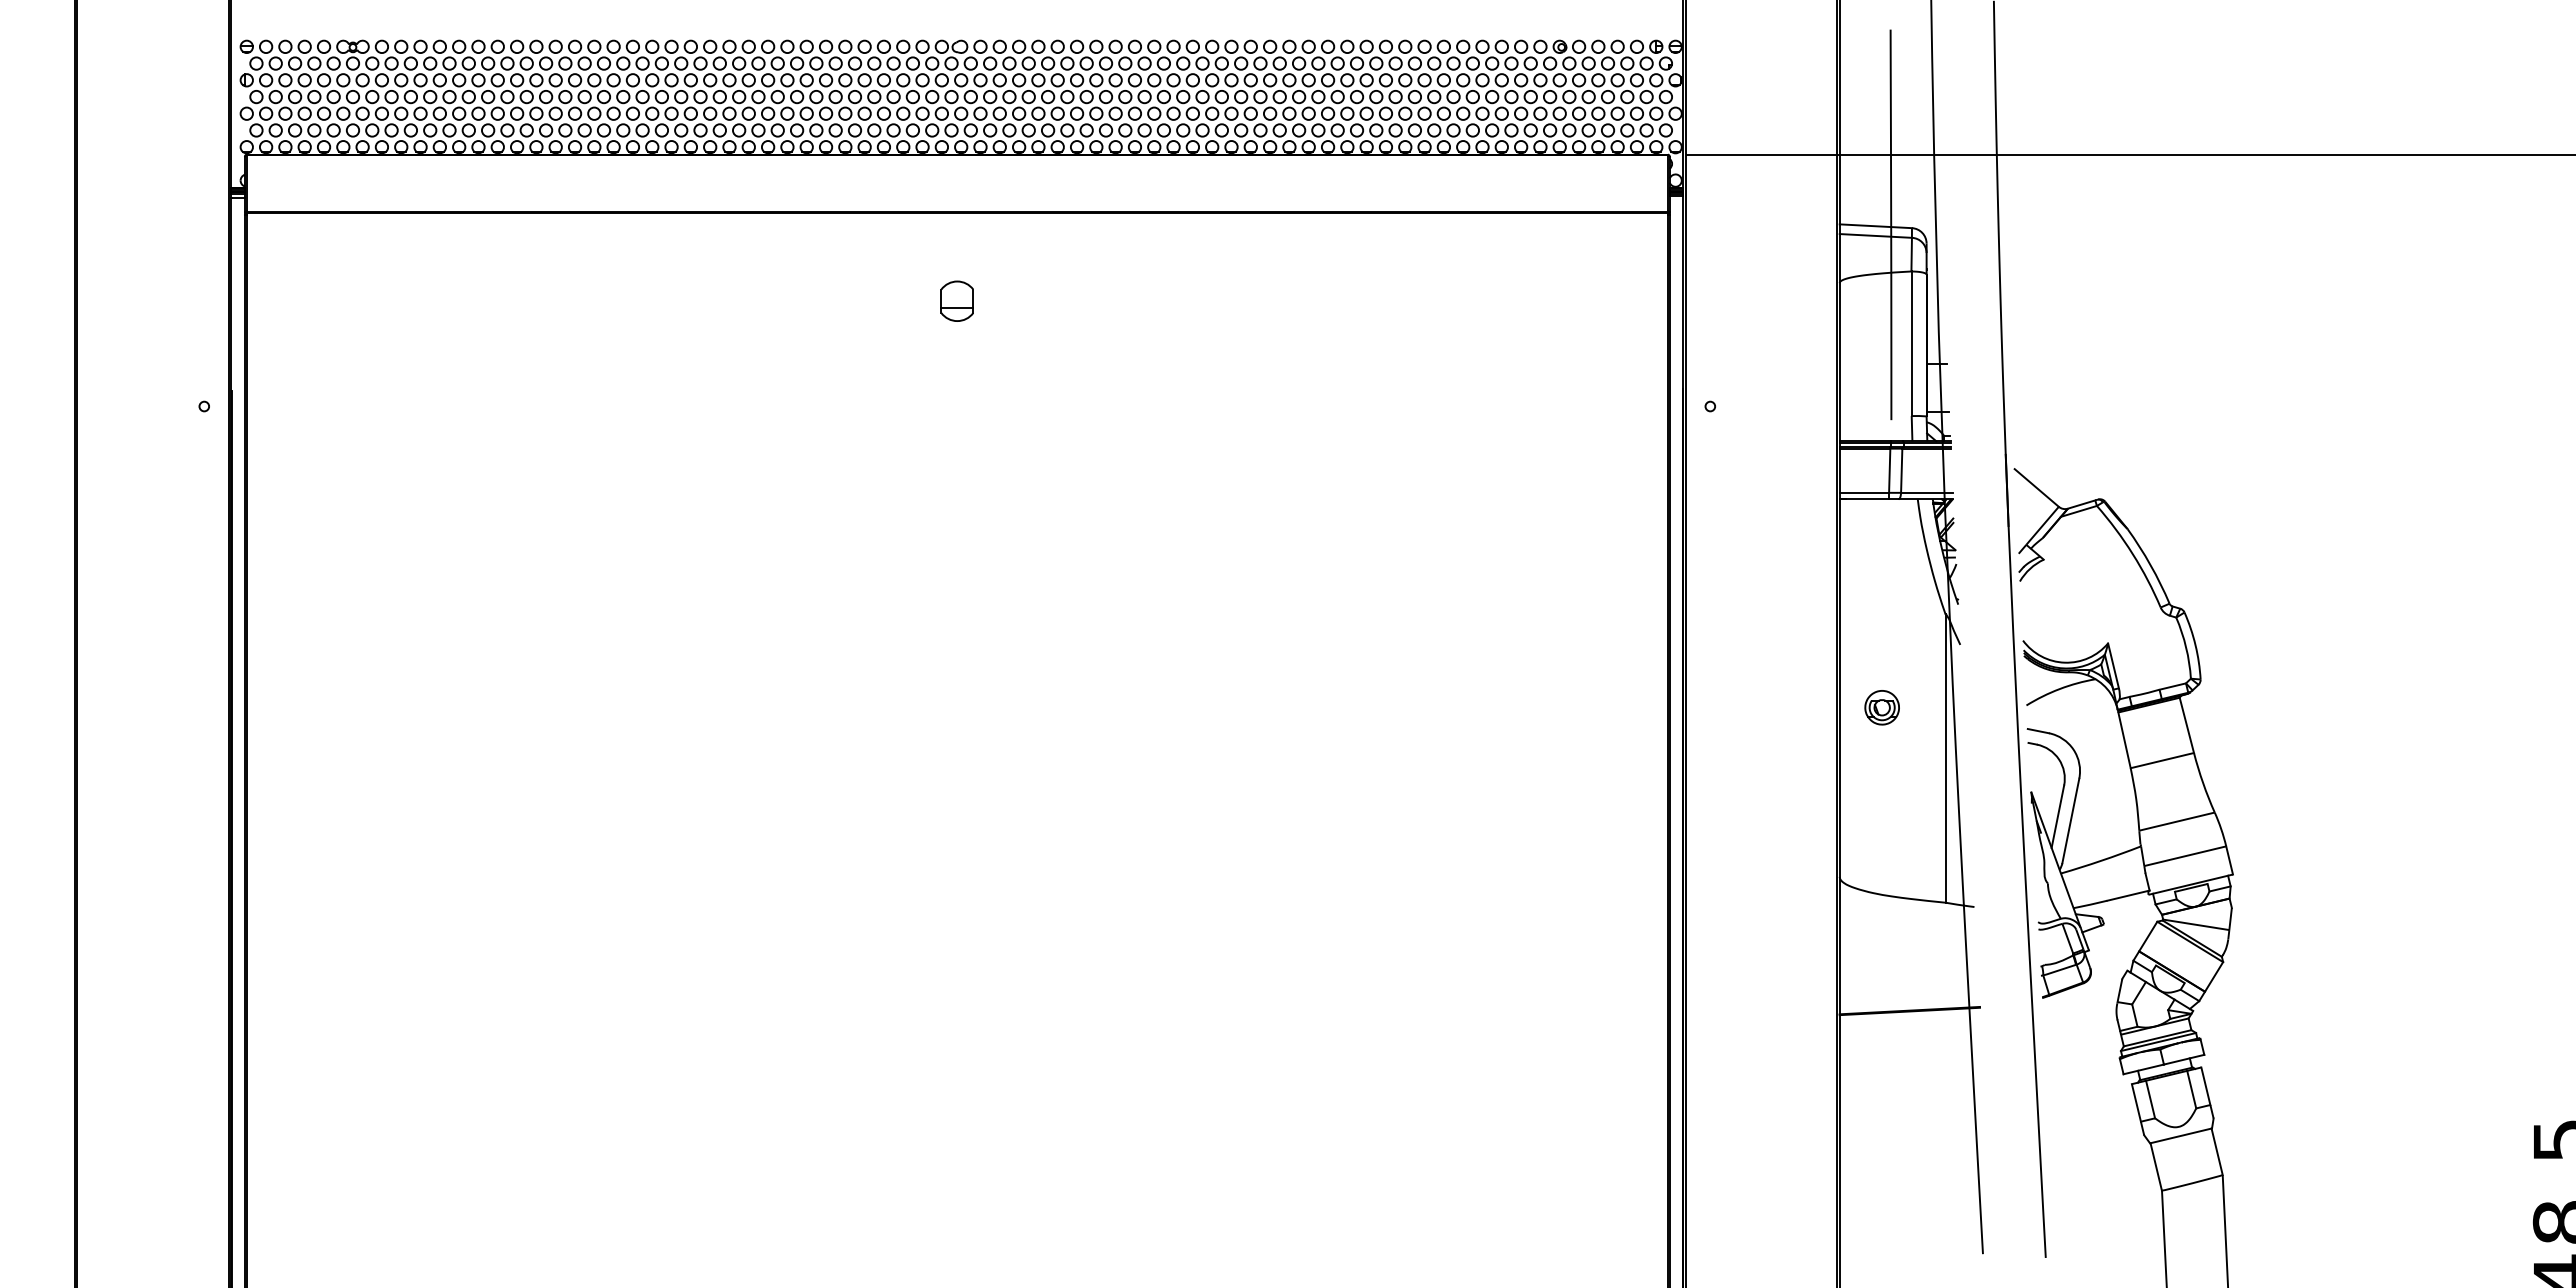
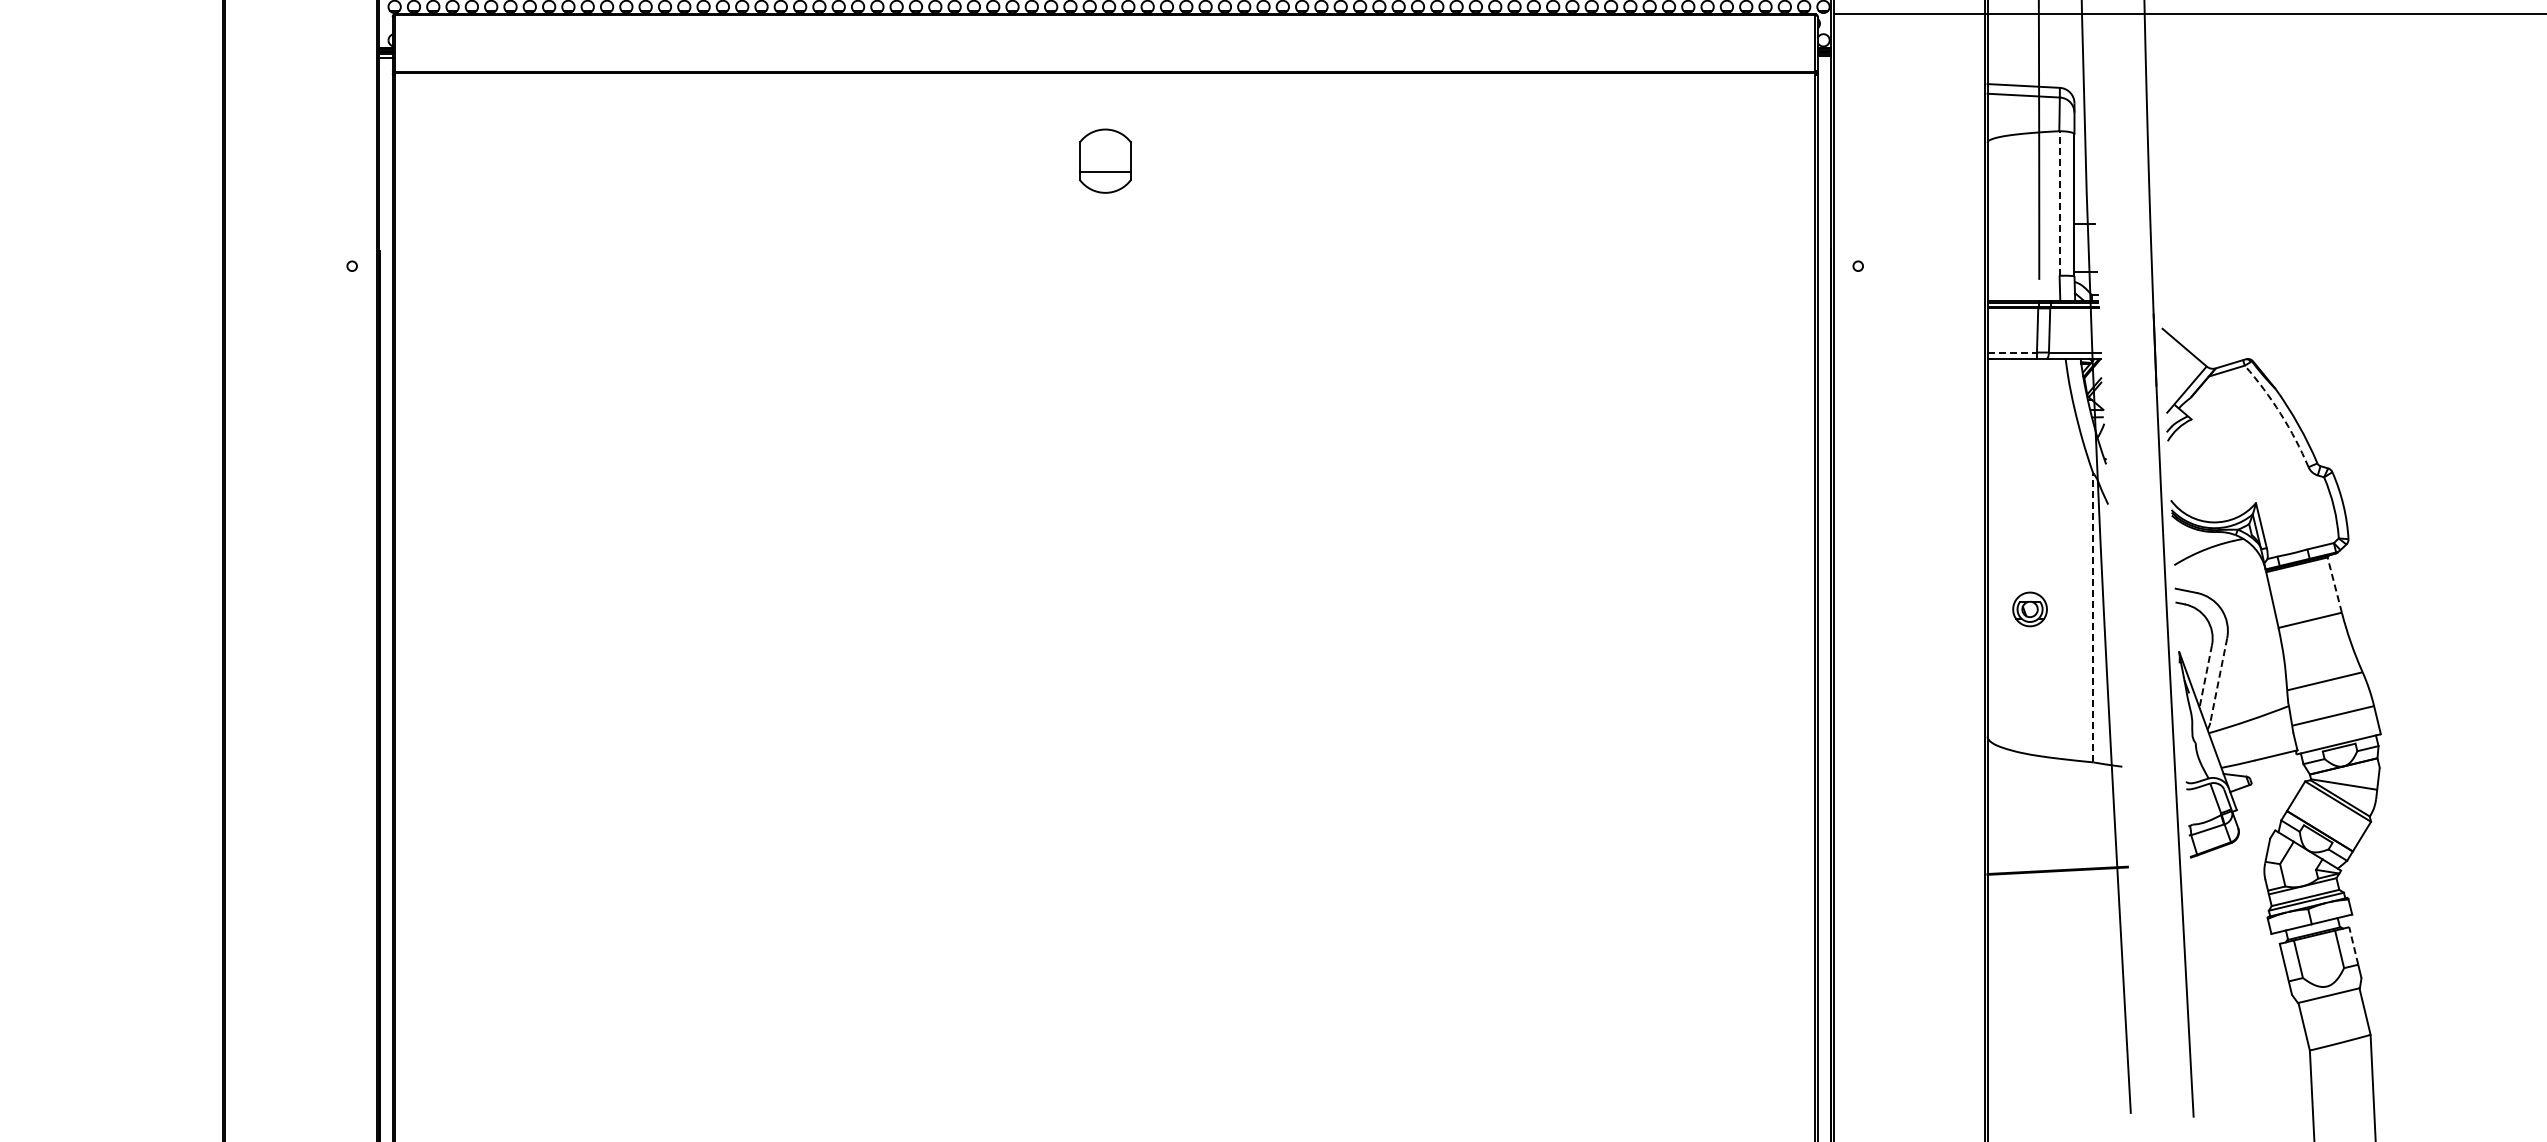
part: (956, 300) -> (1104, 160), size x1.6
line: (1911, 343) -> (2059, 203), solid -> dashed
line: (1864, 492) -> (2012, 352), solid -> dashed
arc: (2132, 554) -> (2280, 414), solid -> dashed
part: (1881, 707) -> (2029, 609), moved
line: (2186, 725) -> (2334, 585), solid -> dashed
line: (1945, 758) -> (2093, 618), solid -> dashed
line: (2057, 816) -> (2205, 676), solid -> dashed
line: (2070, 821) -> (2218, 681), solid -> dashed
line: (2205, 1085) -> (2353, 945), solid -> dashed

